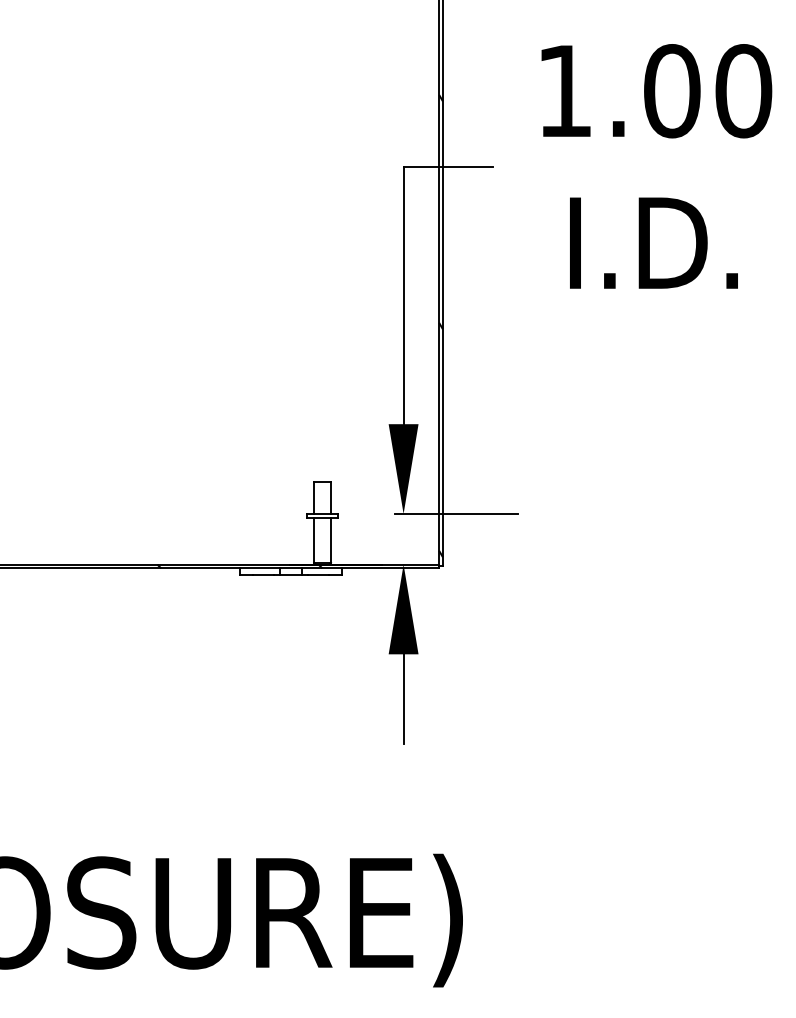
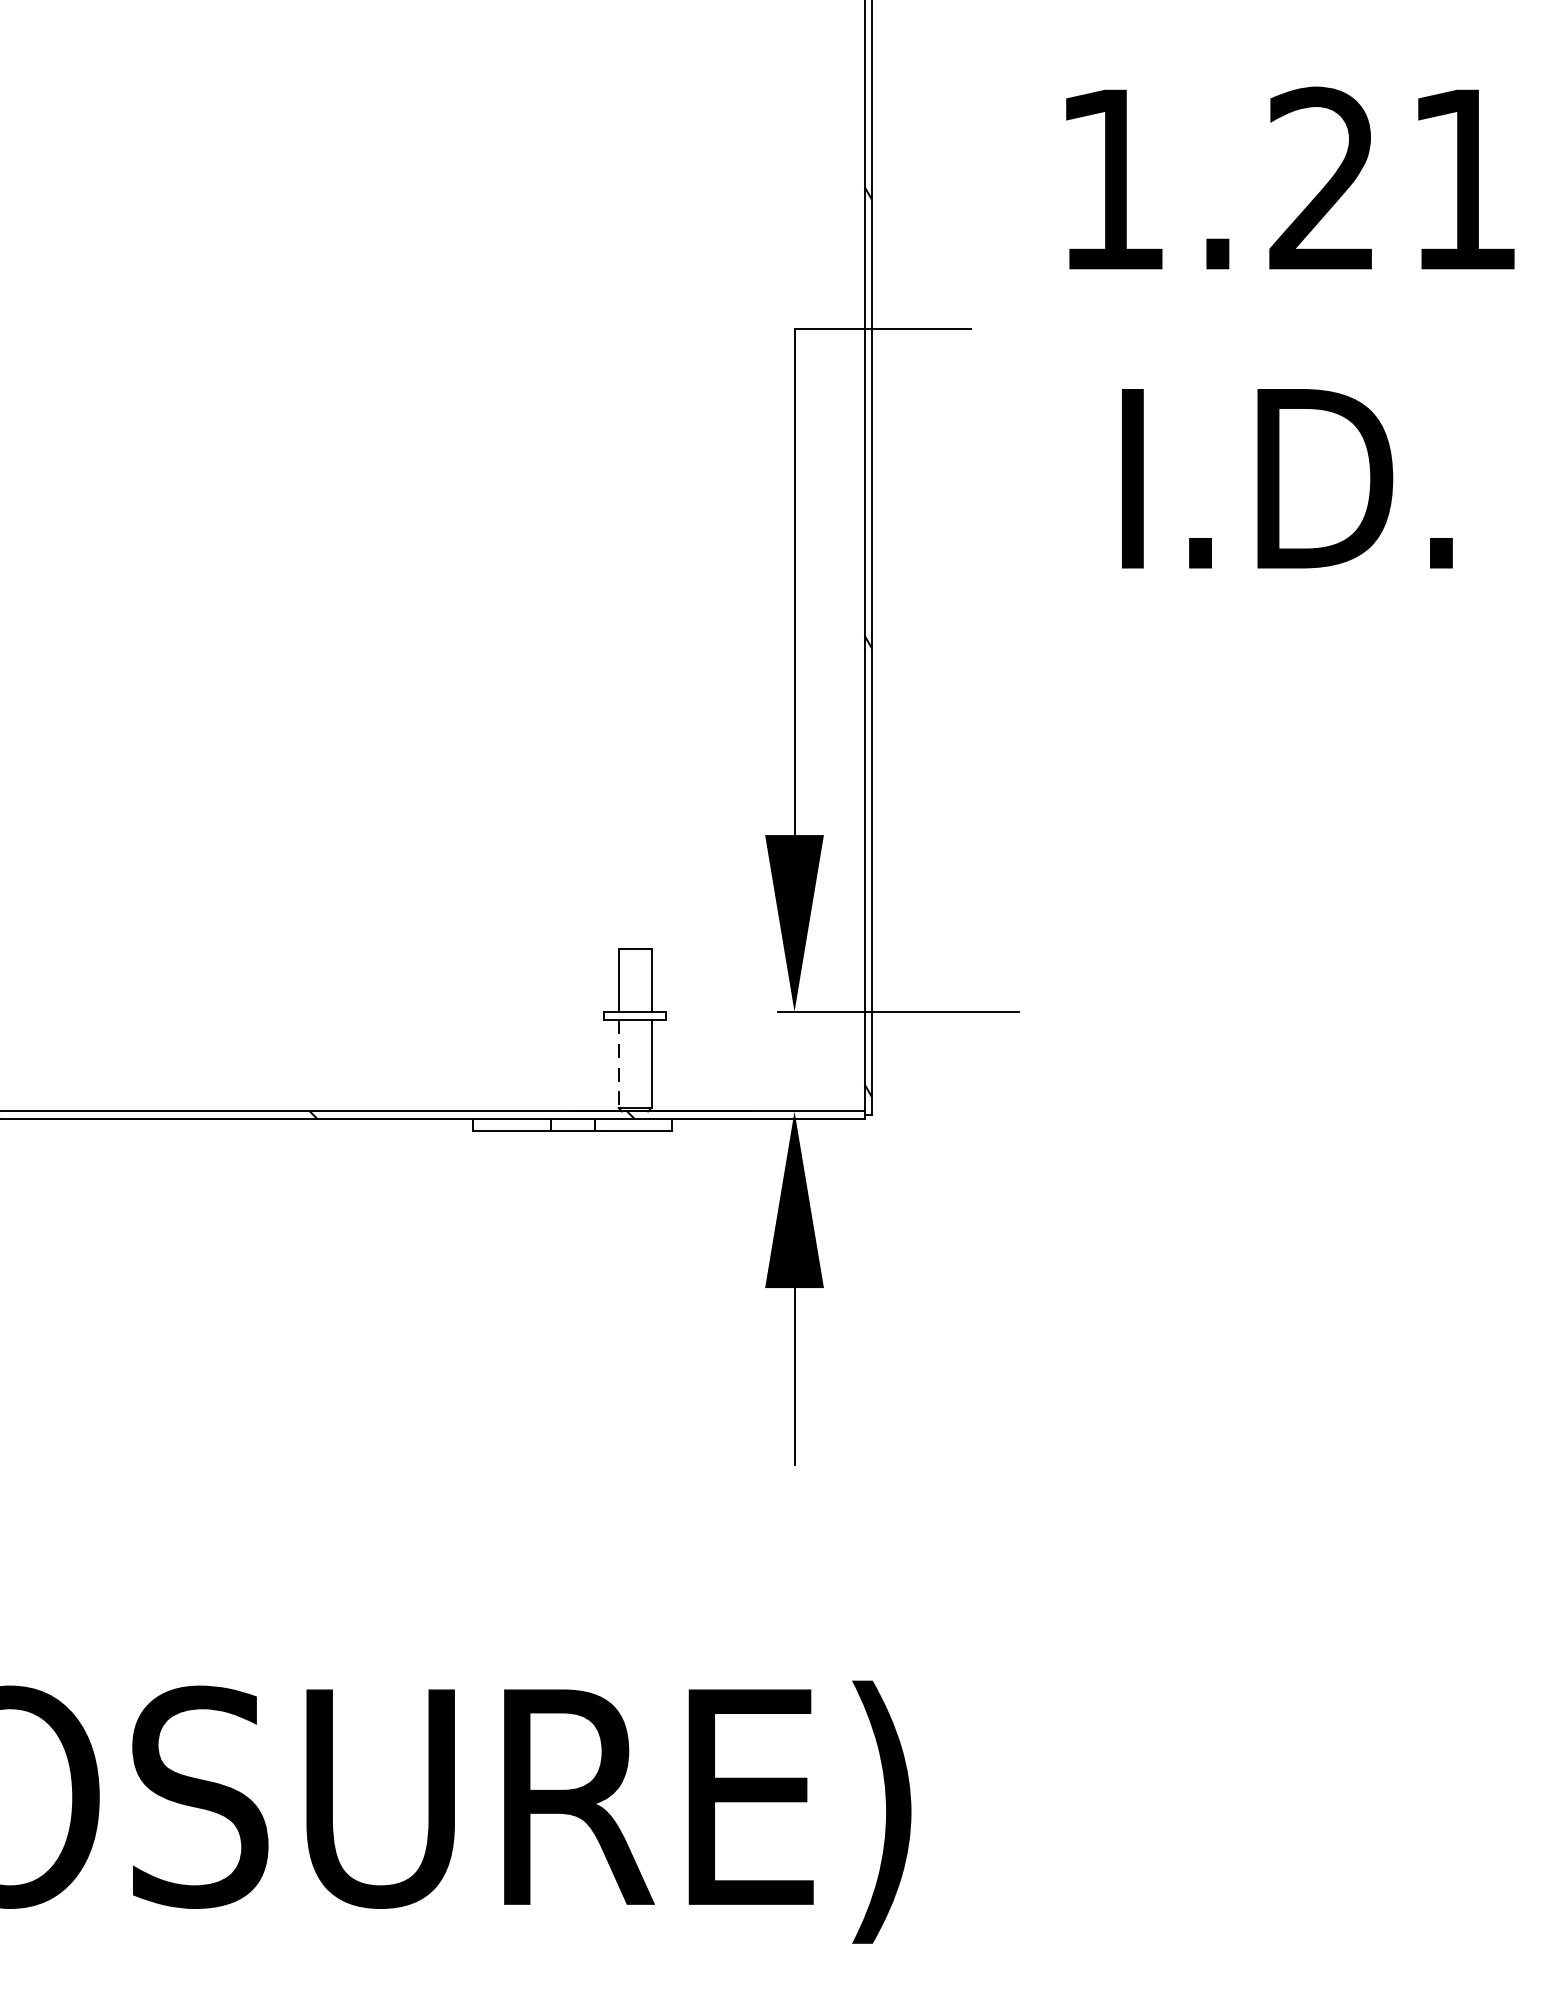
text: (708, 91) -> (1394, 180), 1.00 -> 1.21
line: (314, 541) -> (619, 1065), solid -> dashed

